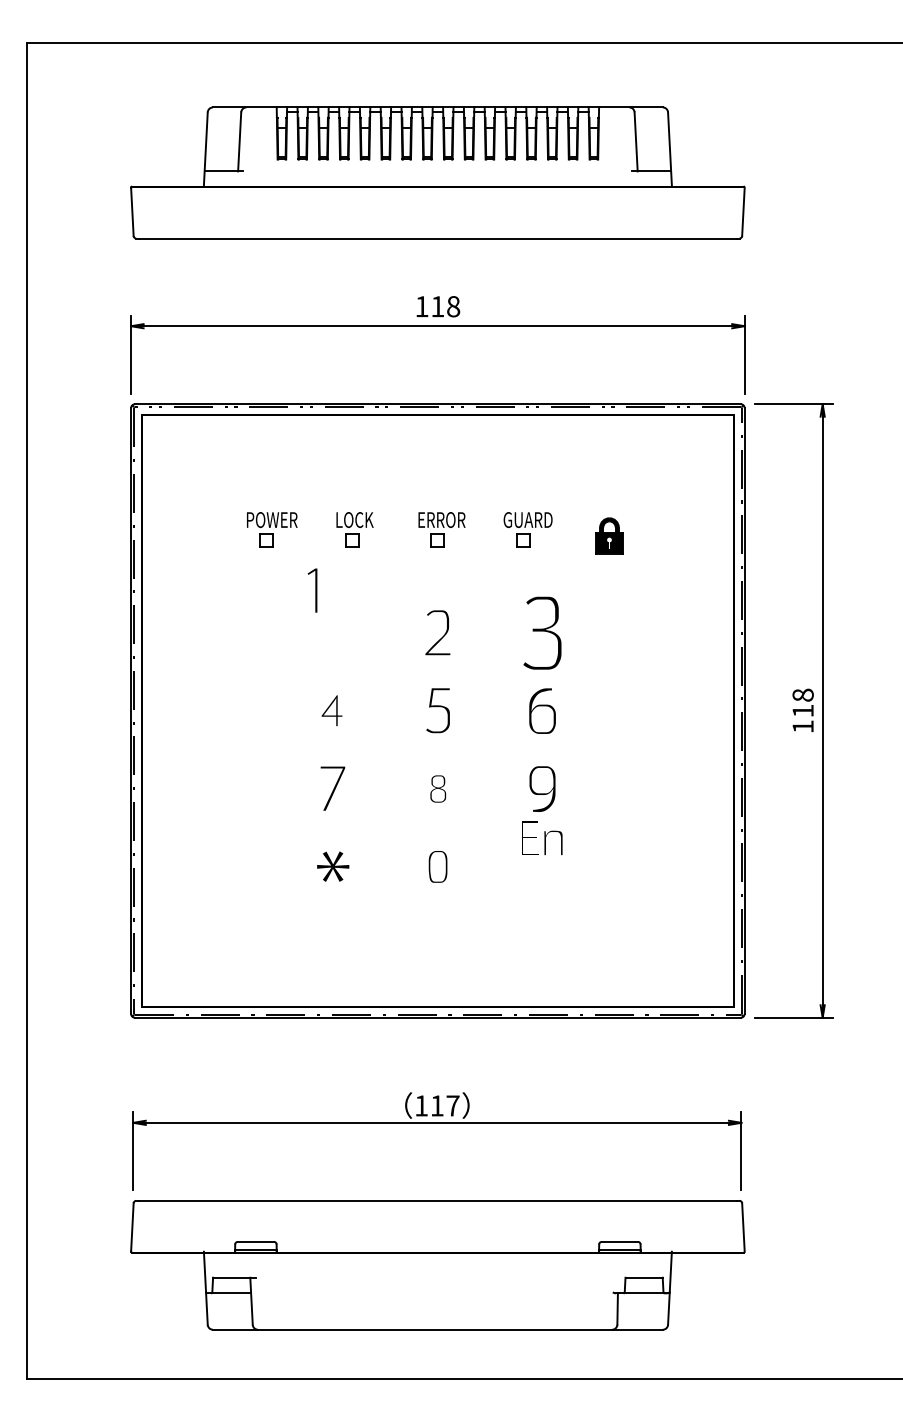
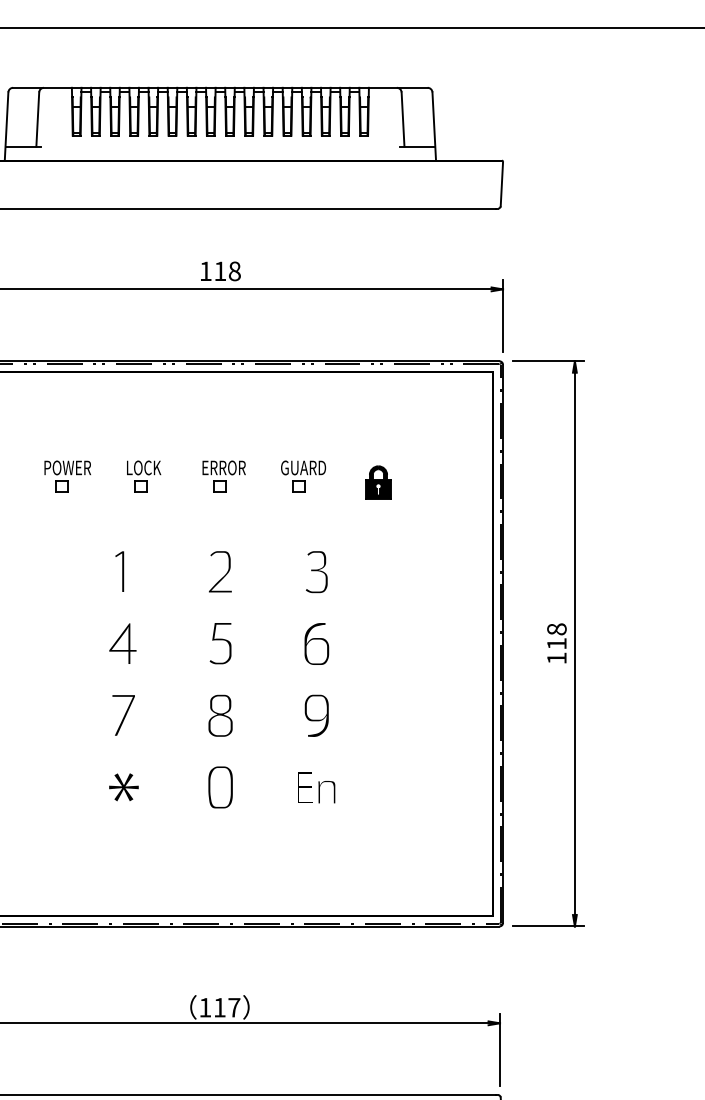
part: (312, 590) -> (119, 571), moved
part: (542, 632) -> (316, 571), size x0.62
part: (331, 710) -> (122, 643), size x1.43
part: (438, 788) -> (220, 715), size x1.67
part: (542, 838) -> (316, 788), moved
part: (437, 866) -> (220, 787), size x1.43

